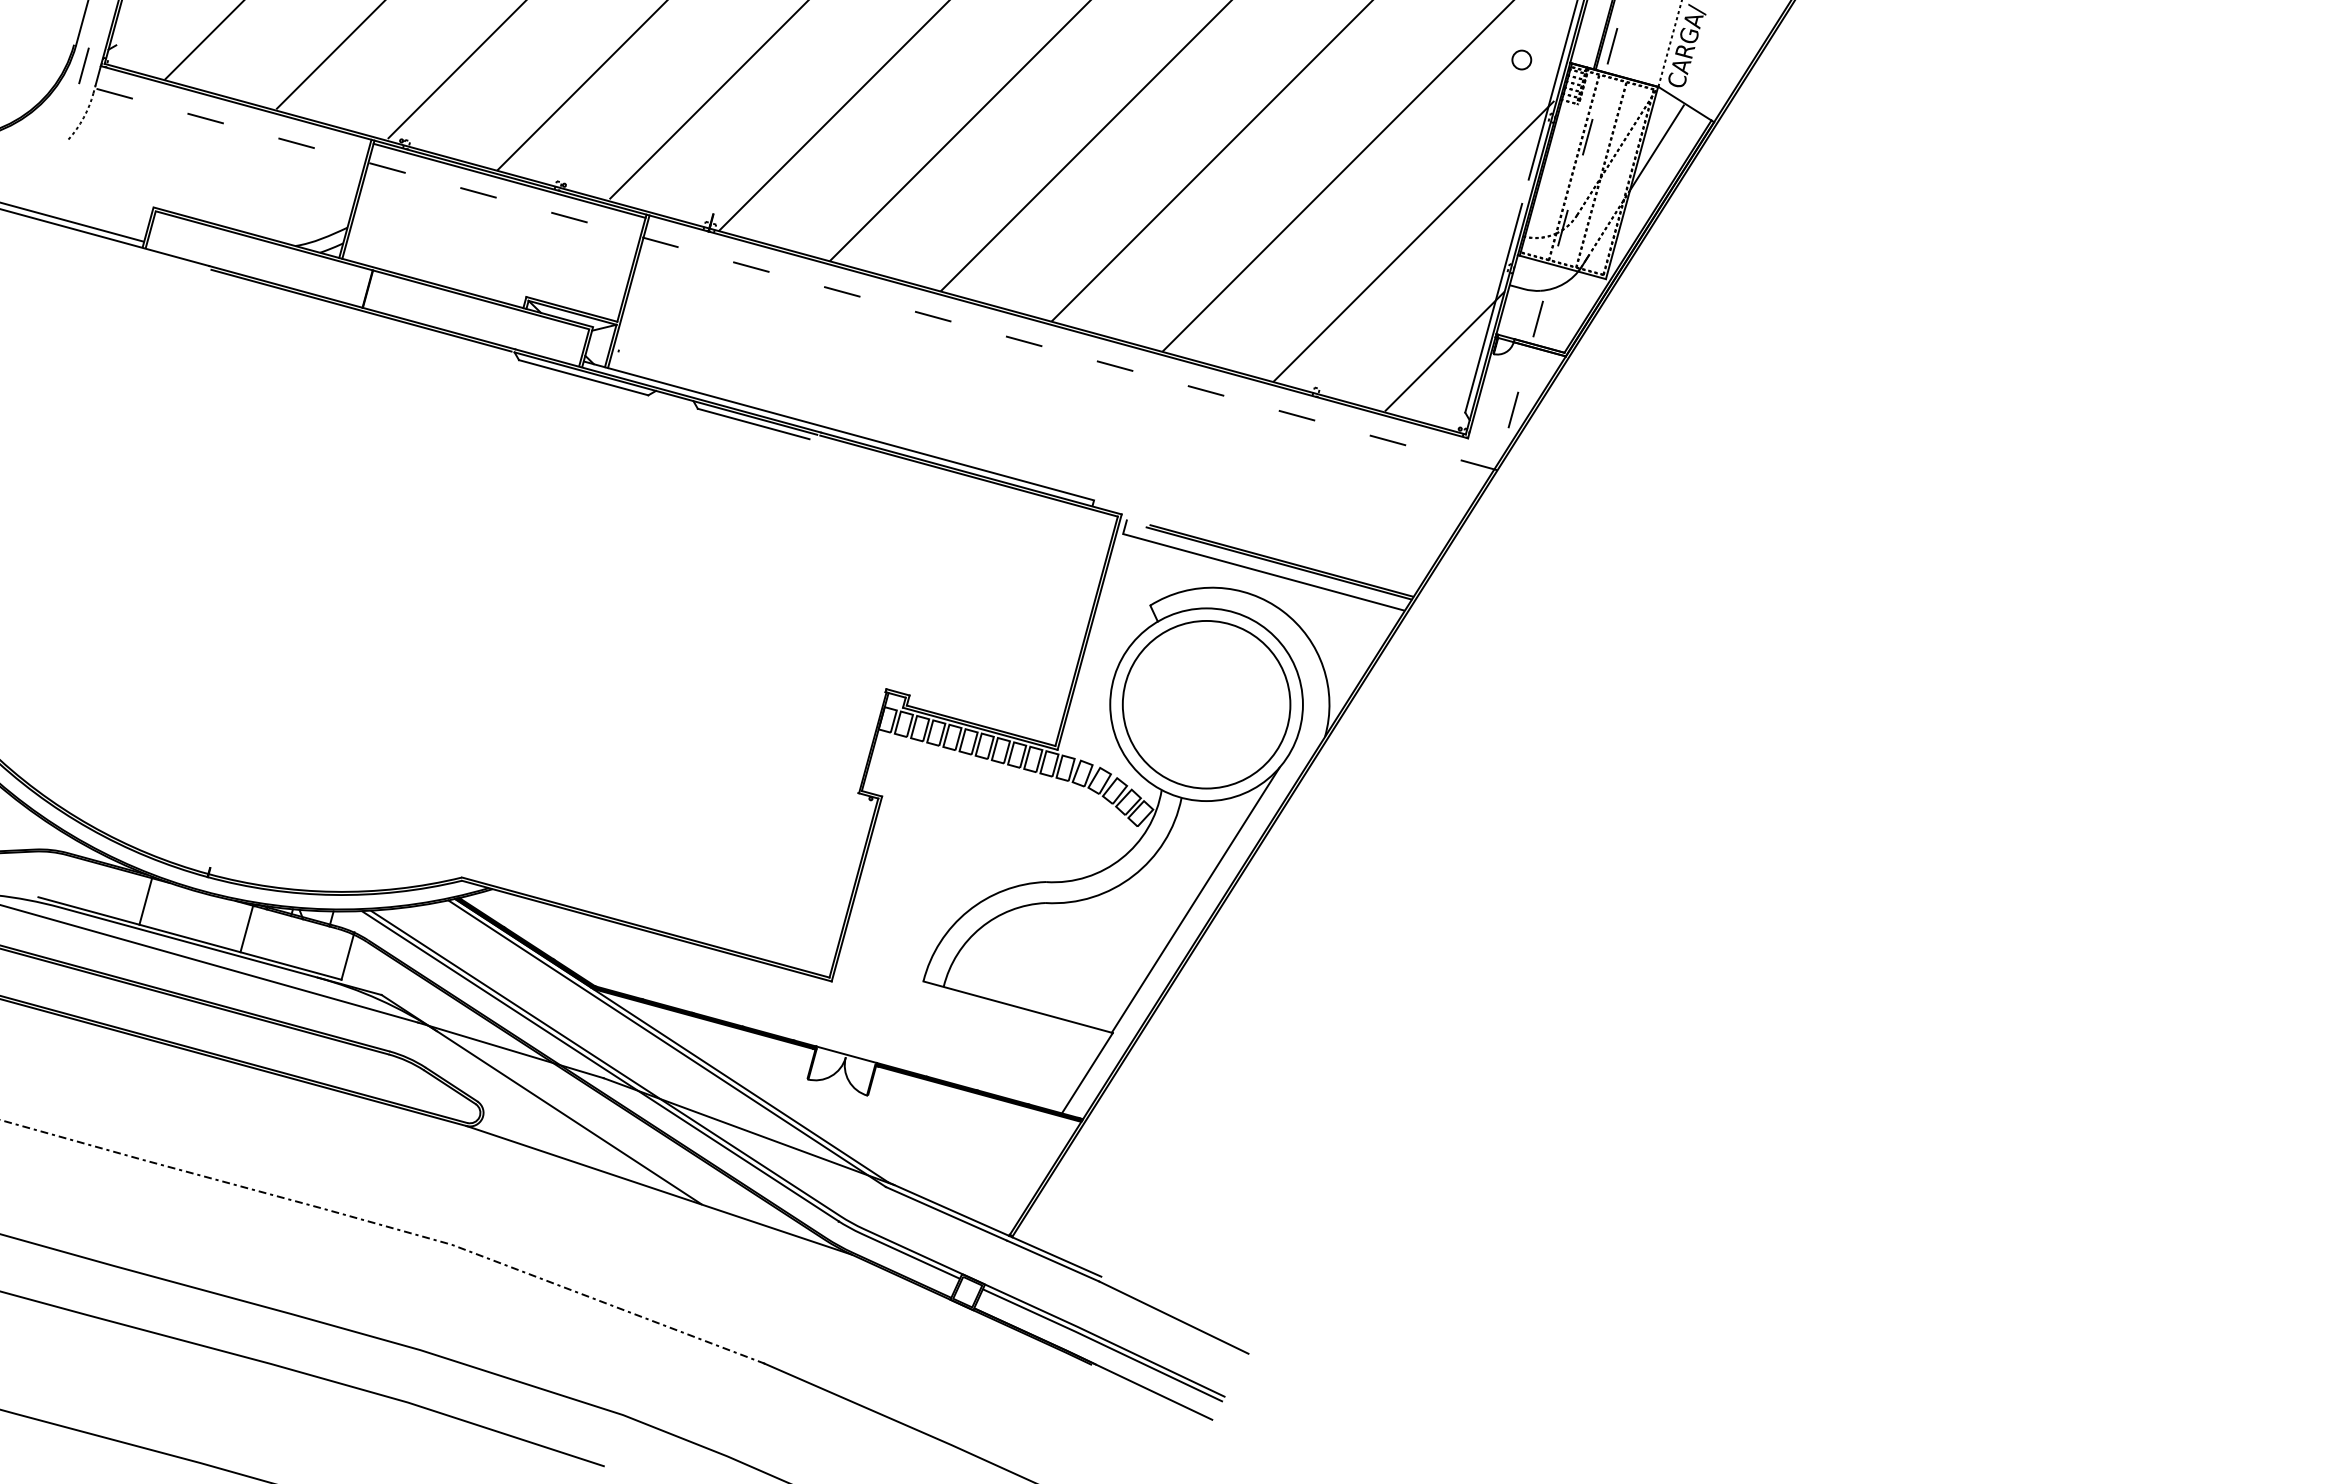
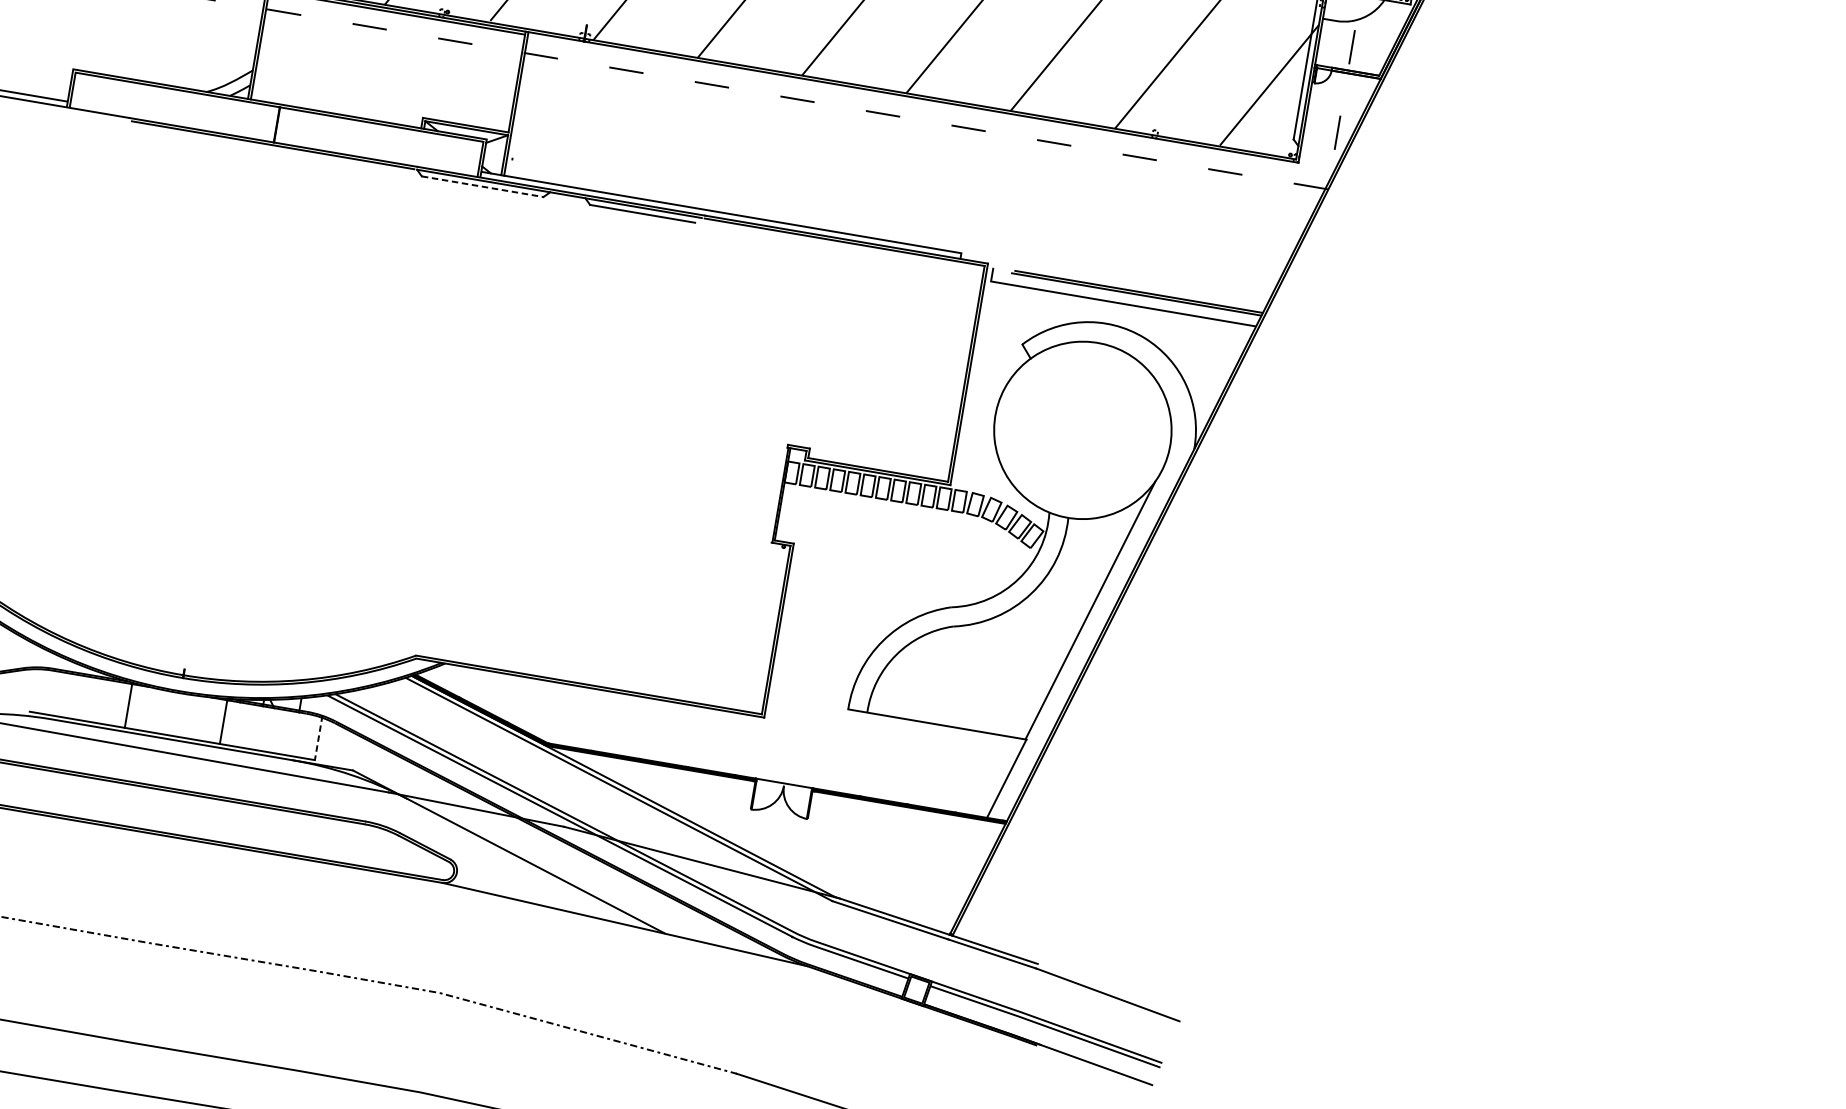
line: (584, 377) -> (483, 186), solid -> dashed
circle: (1206, 704) -> (1082, 430), removed
line: (348, 956) -> (319, 738), solid -> dashed

